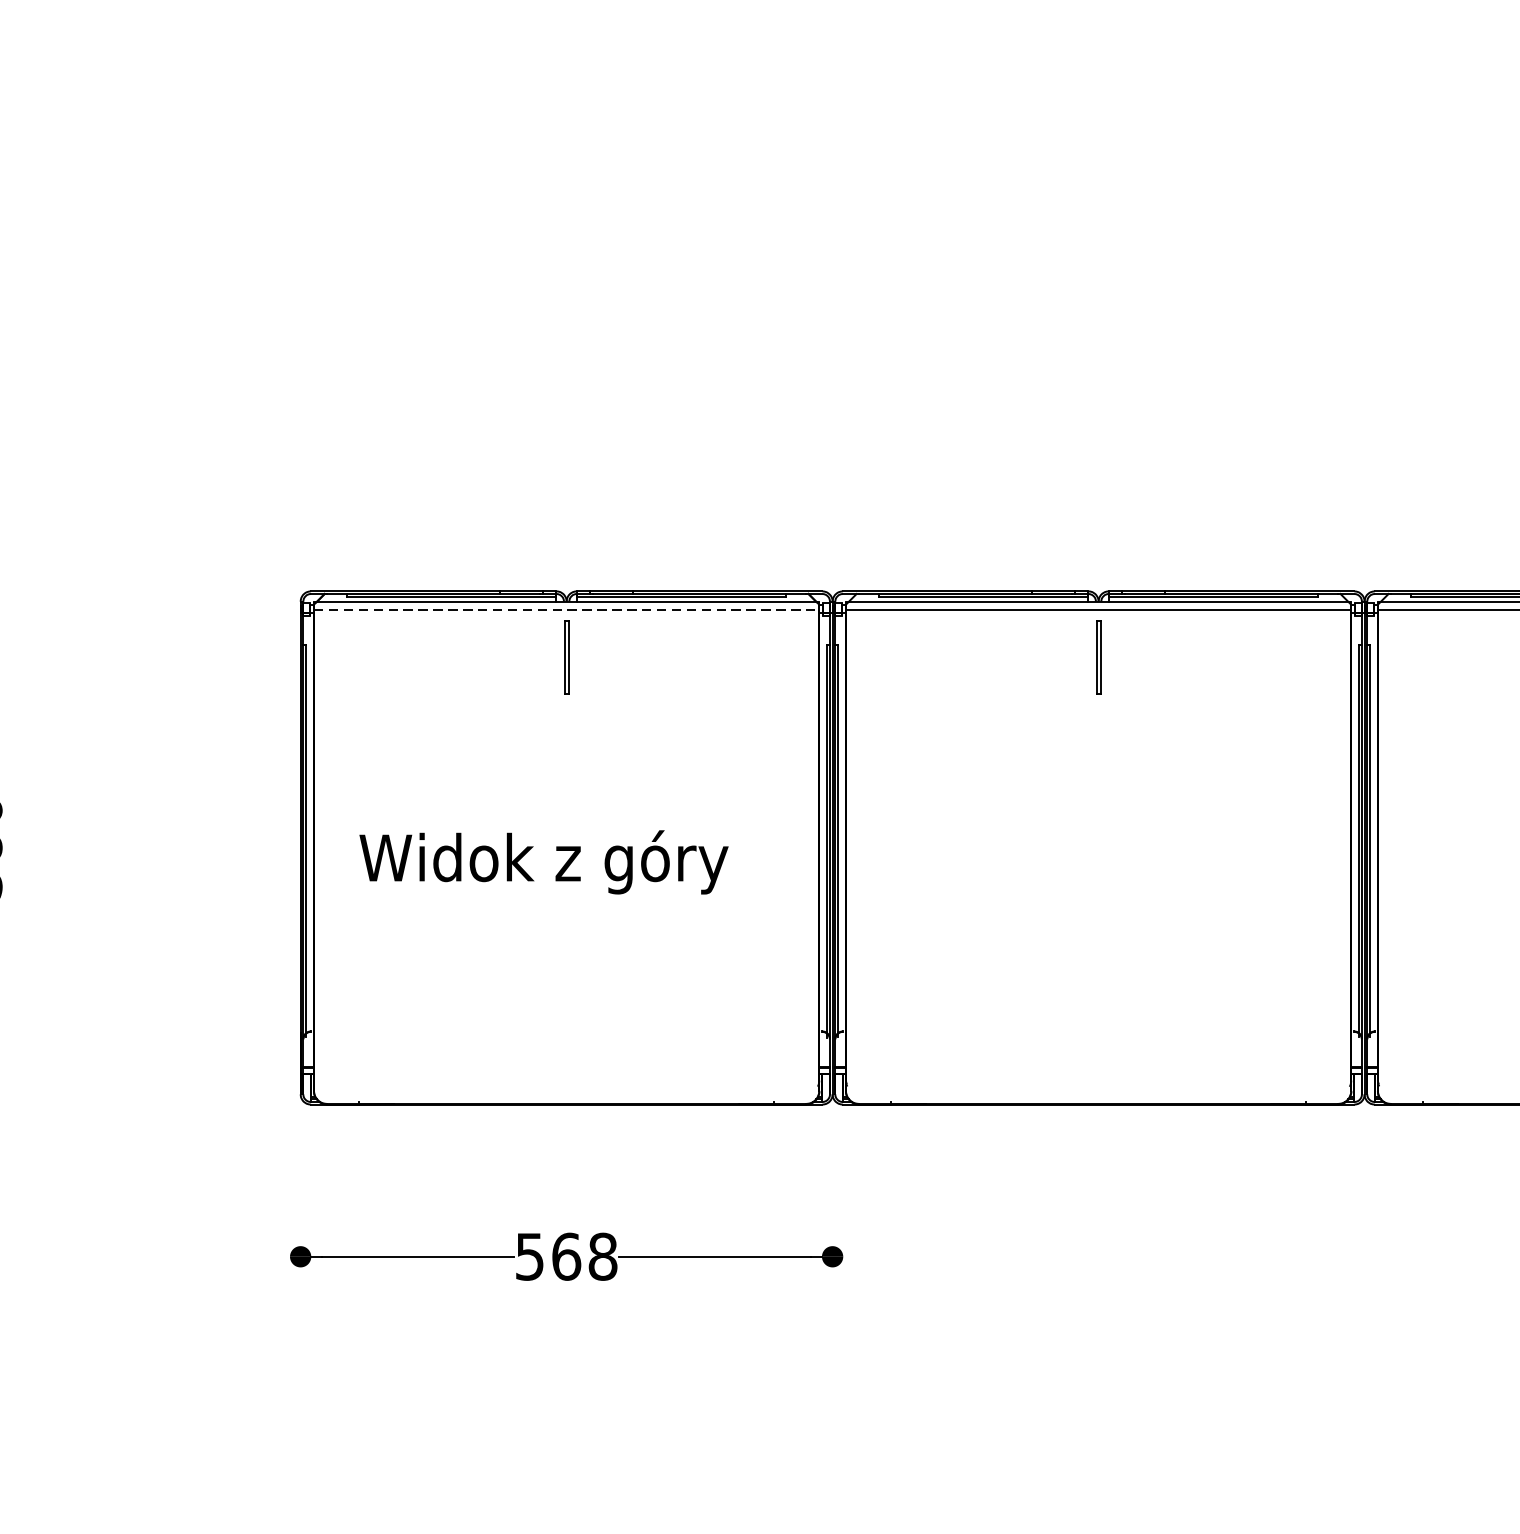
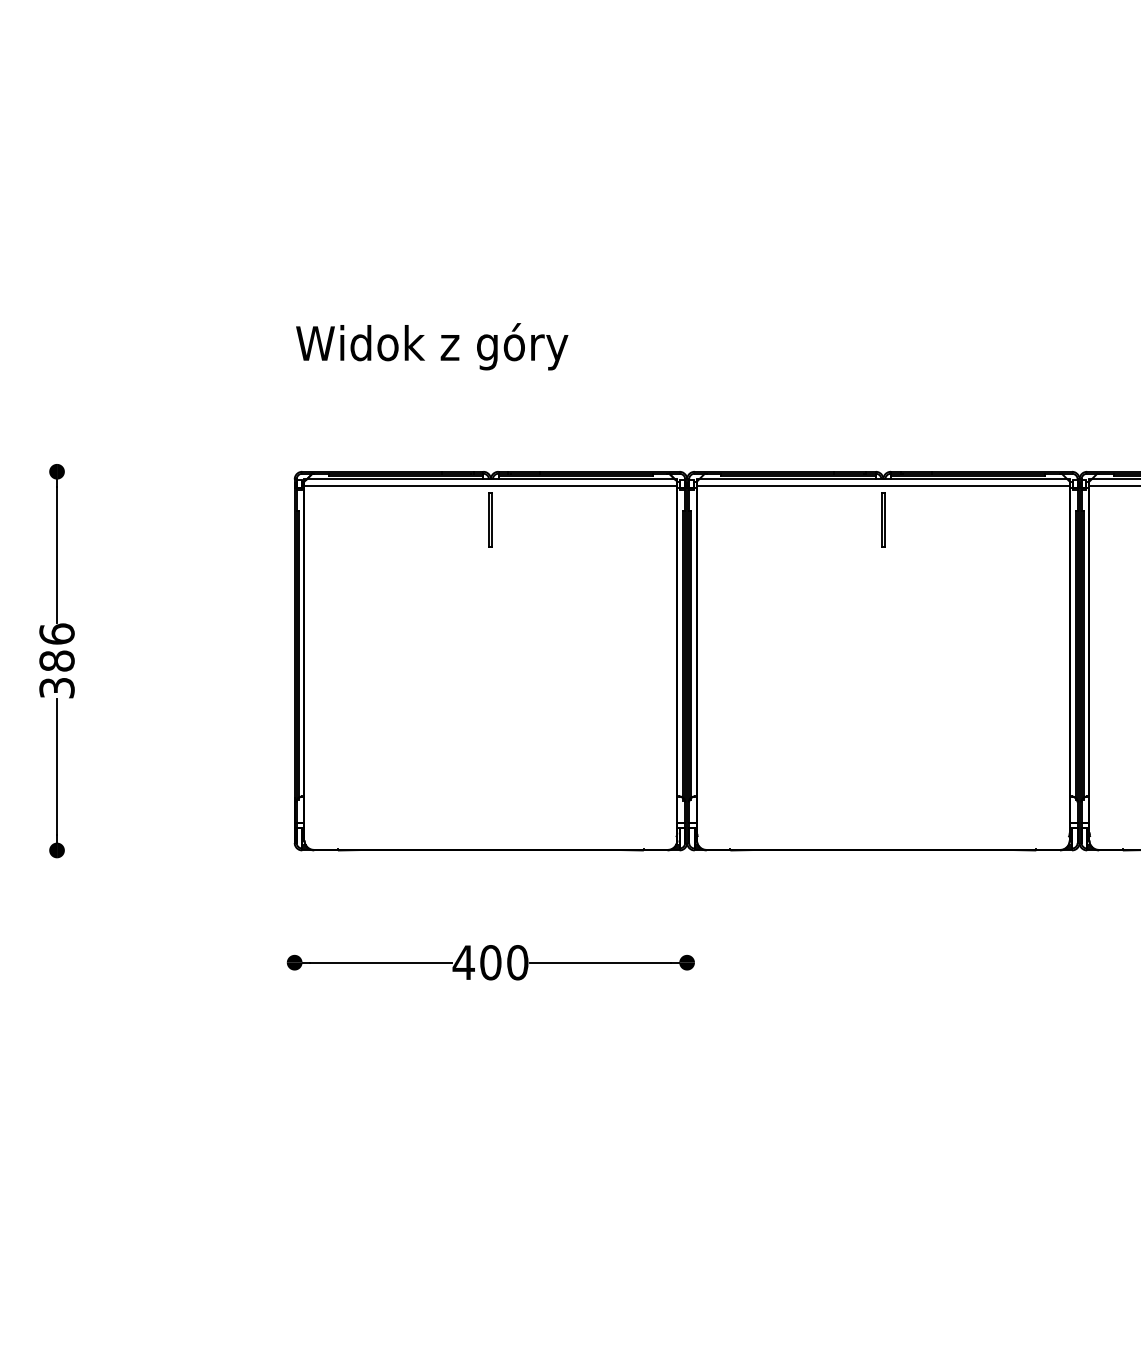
line: (567, 609) -> (491, 485), dashed -> solid
text: (544, 862) -> (432, 346), moved
text: (566, 1256) -> (490, 962), 568 -> 400

